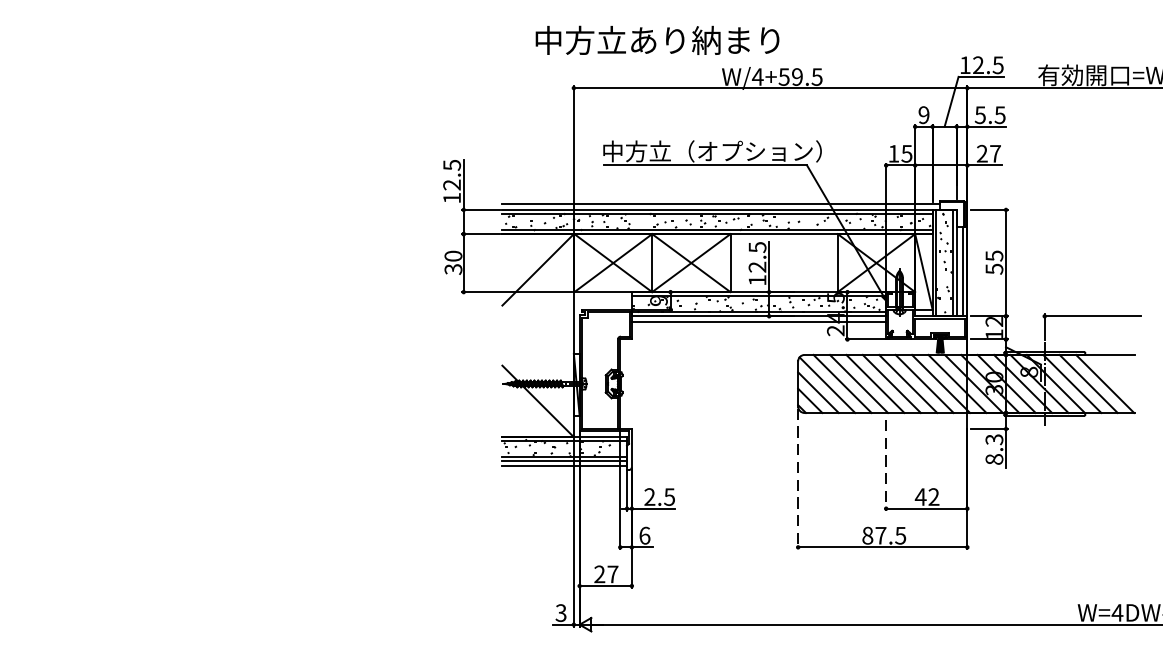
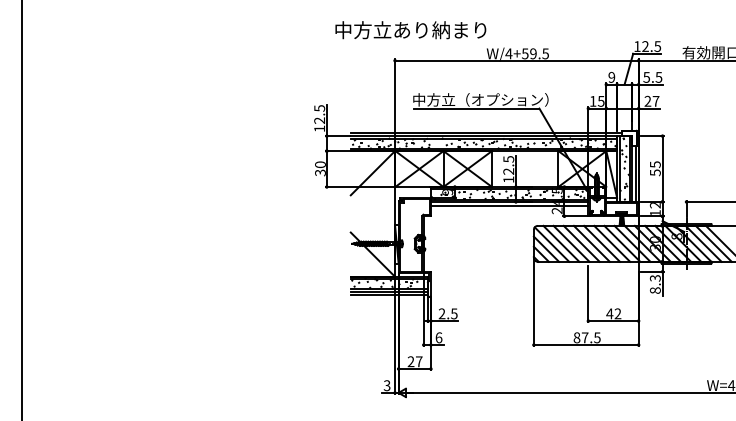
text: (656, 40) -> (410, 30), moved
line: (886, 465) -> (588, 294), dashed -> solid
line: (797, 478) -> (533, 302), dashed -> solid

